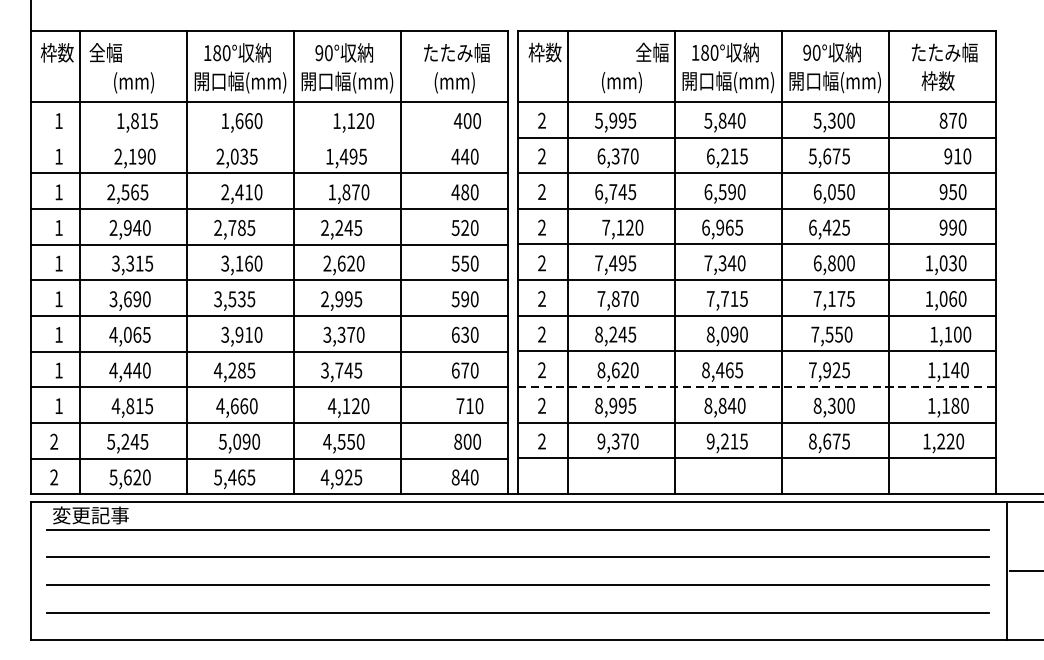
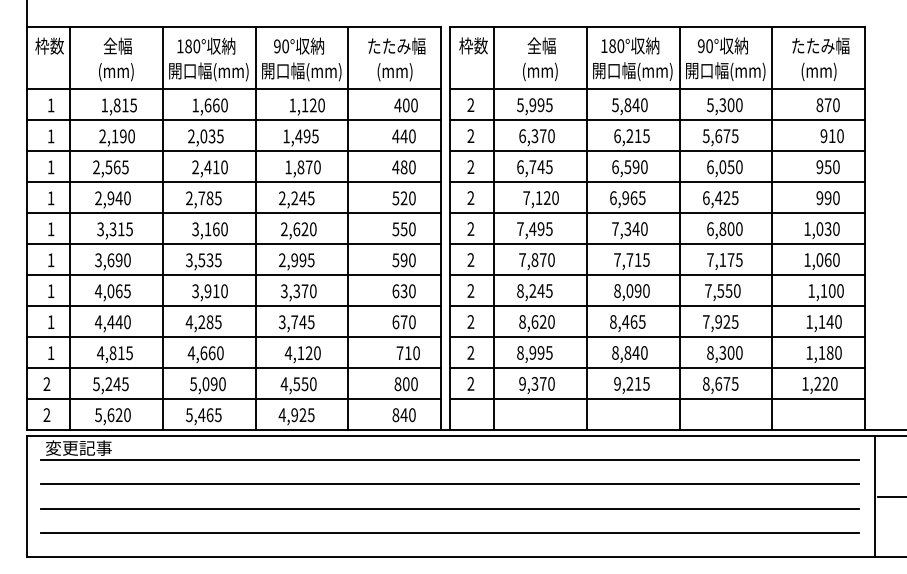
text: (105, 52) -> (117, 45), moved
text: (652, 52) -> (541, 45), moved
text: (942, 82) -> (818, 71), 枠数 -> (mm)
line: (269, 138) -> (234, 120), added
line: (756, 386) -> (657, 336), dashed -> solid

